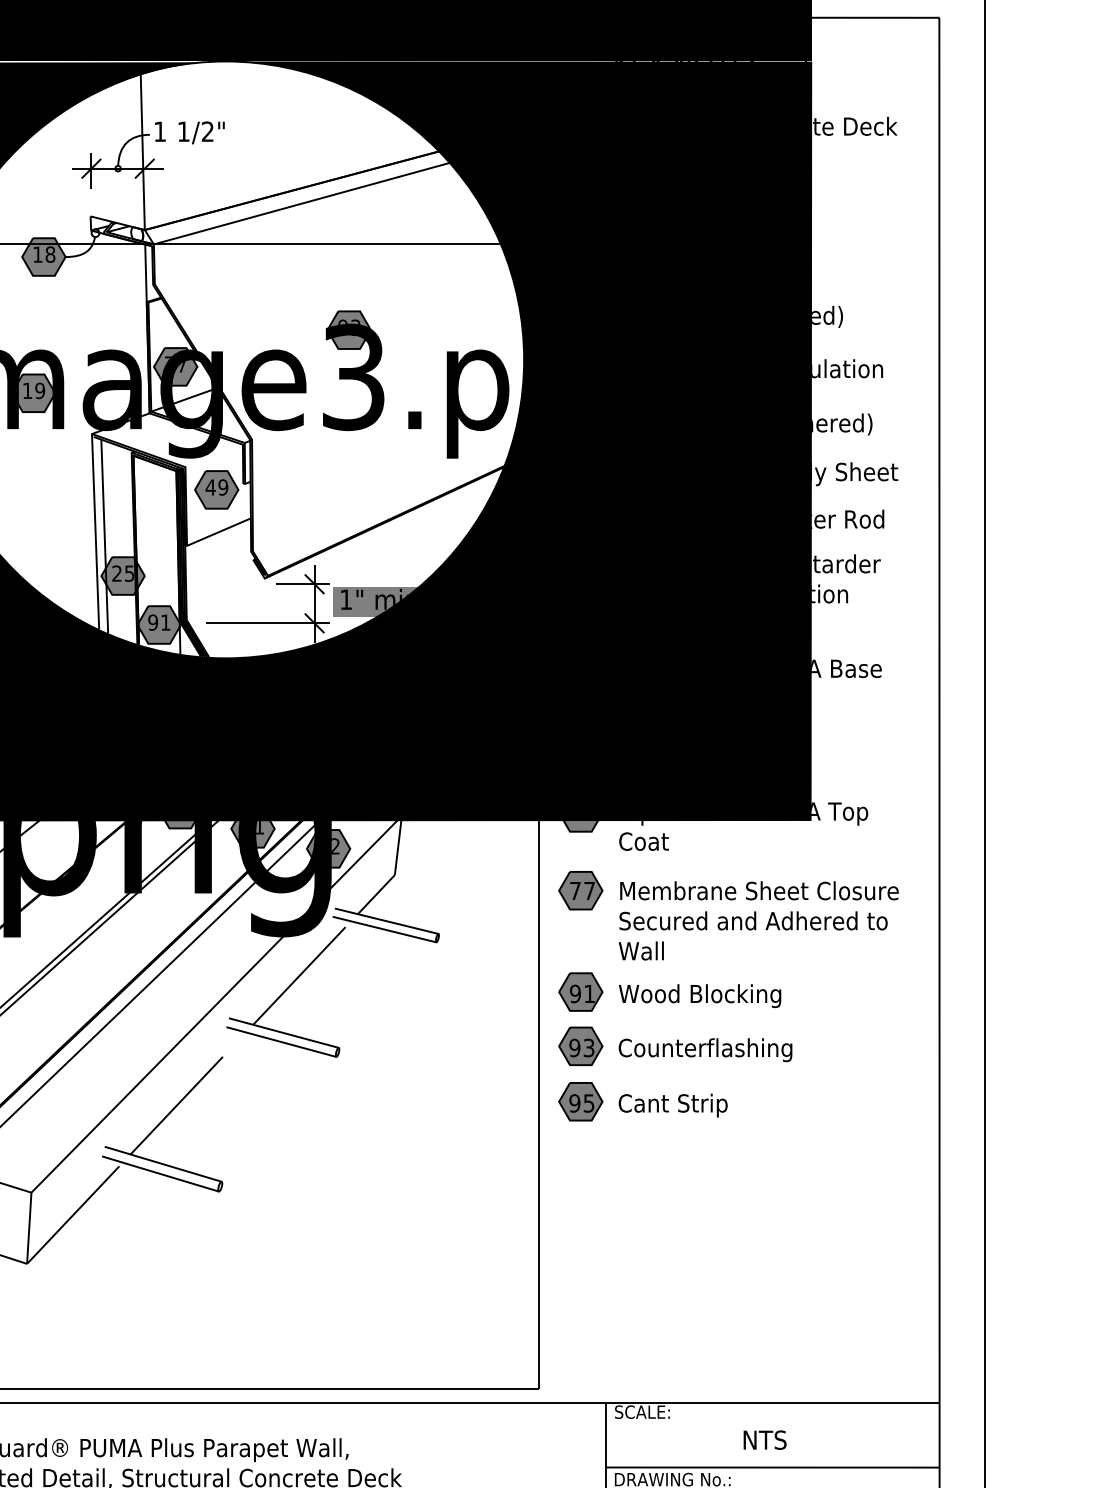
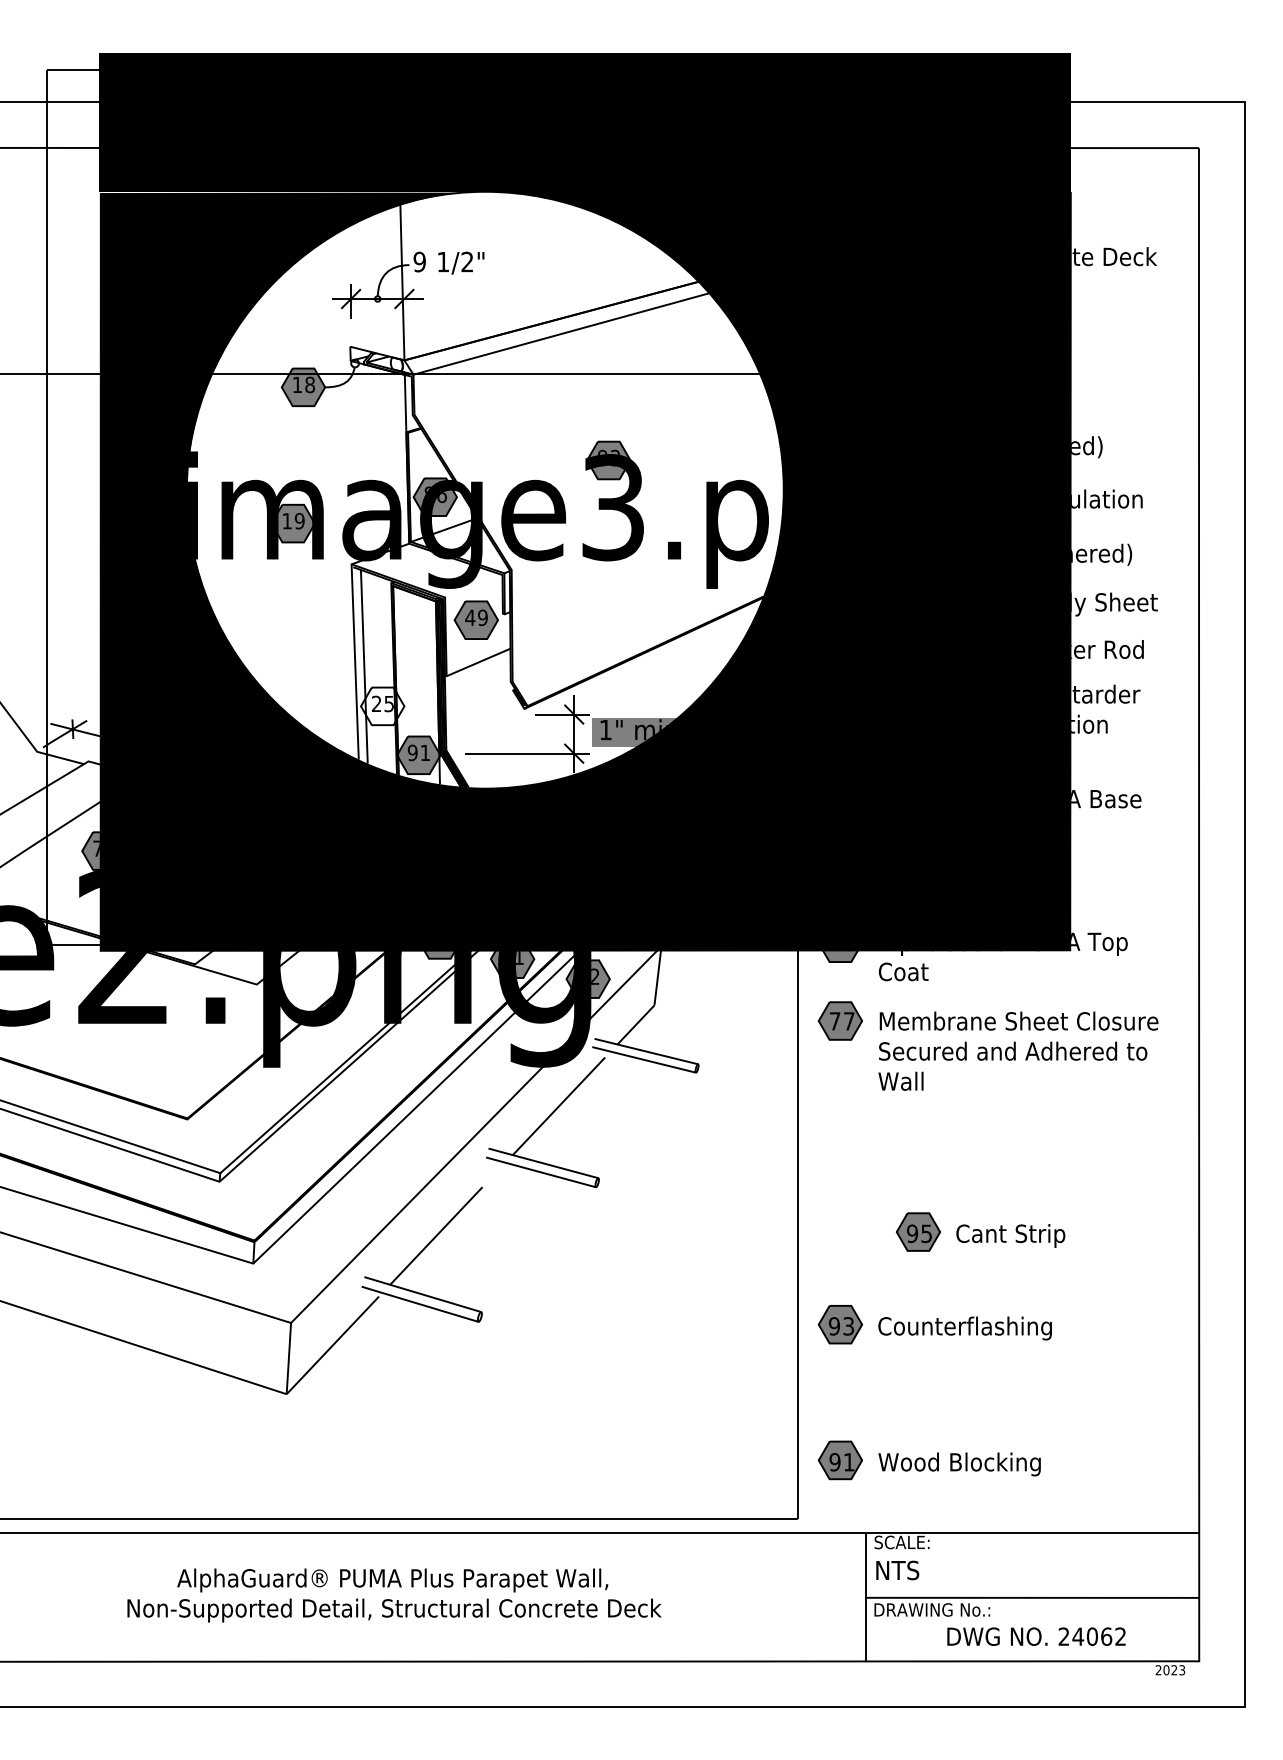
text: (159, 131) -> (419, 261), 1 -> 9
text: (175, 364) -> (435, 494), 77 -> 86
fill: (122, 576) -> (382, 706), removed
part: (668, 992) -> (928, 1460), moved
part: (674, 1046) -> (934, 1324), moved
part: (642, 1101) -> (980, 1231), moved
text: (764, 1440) -> (897, 1570), moved

